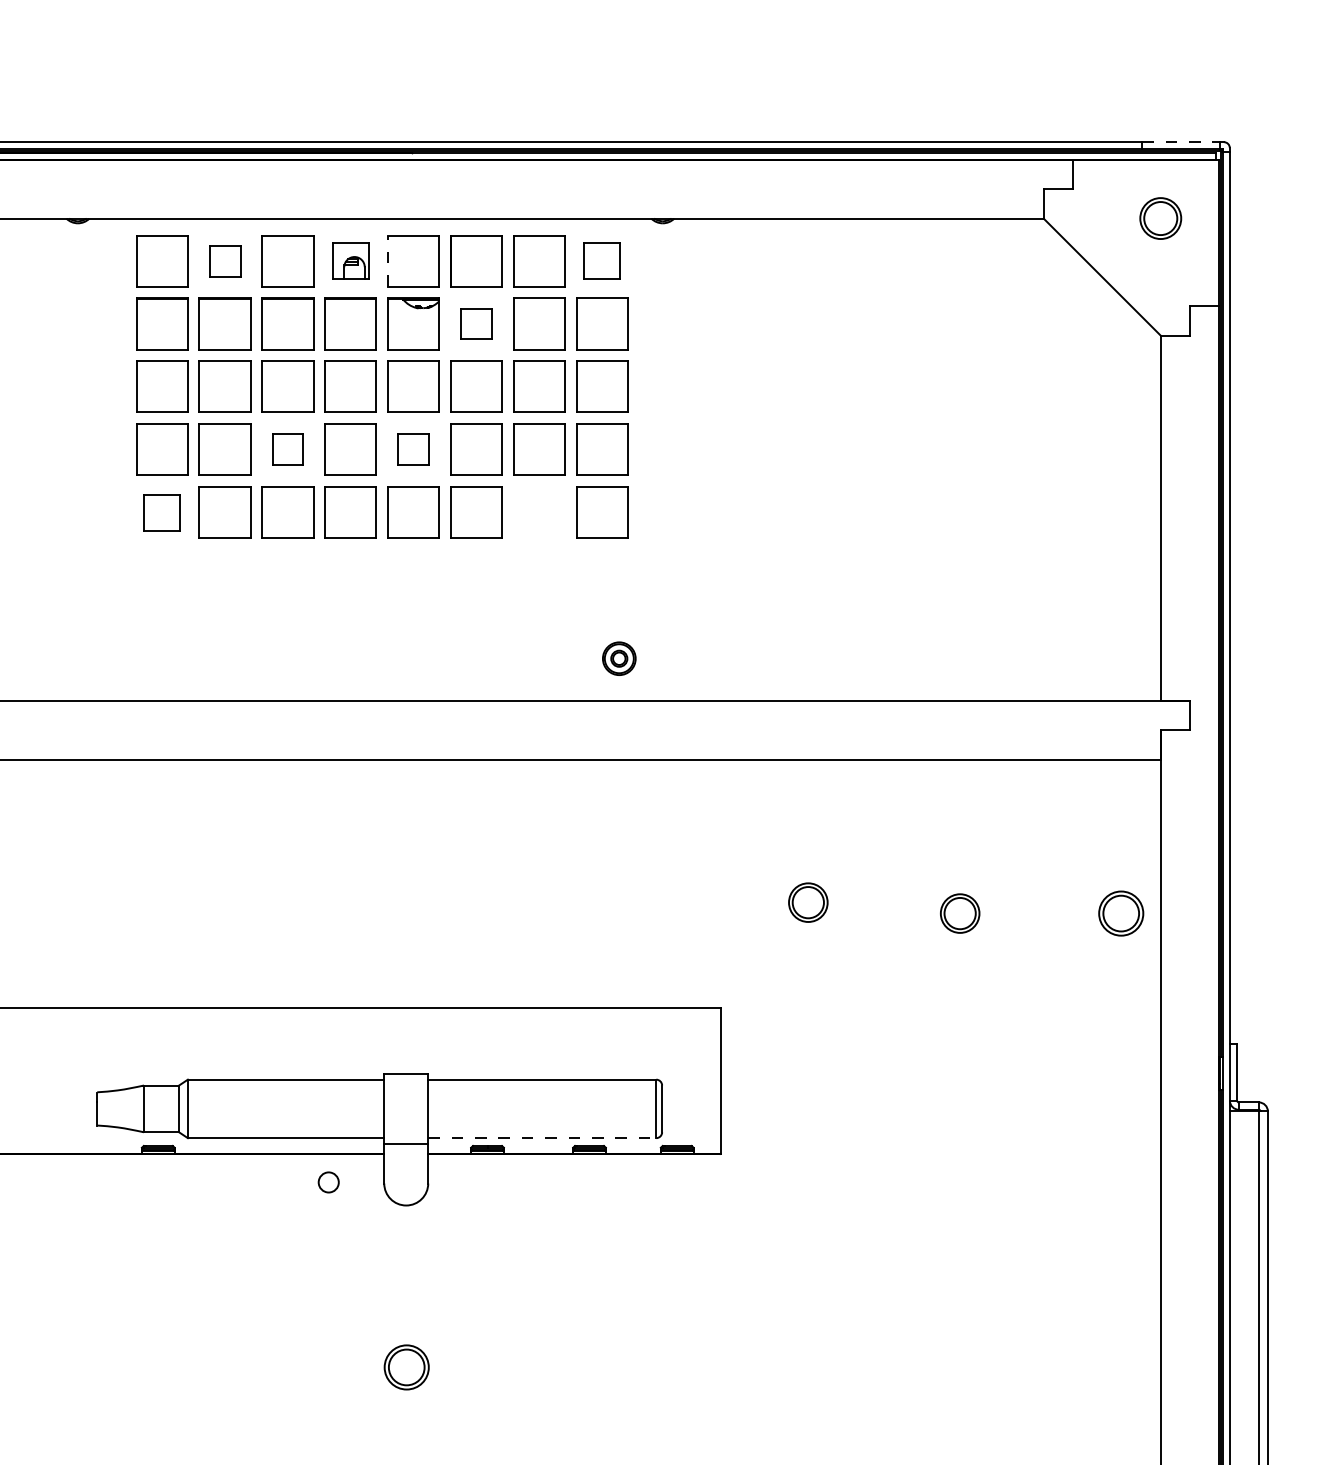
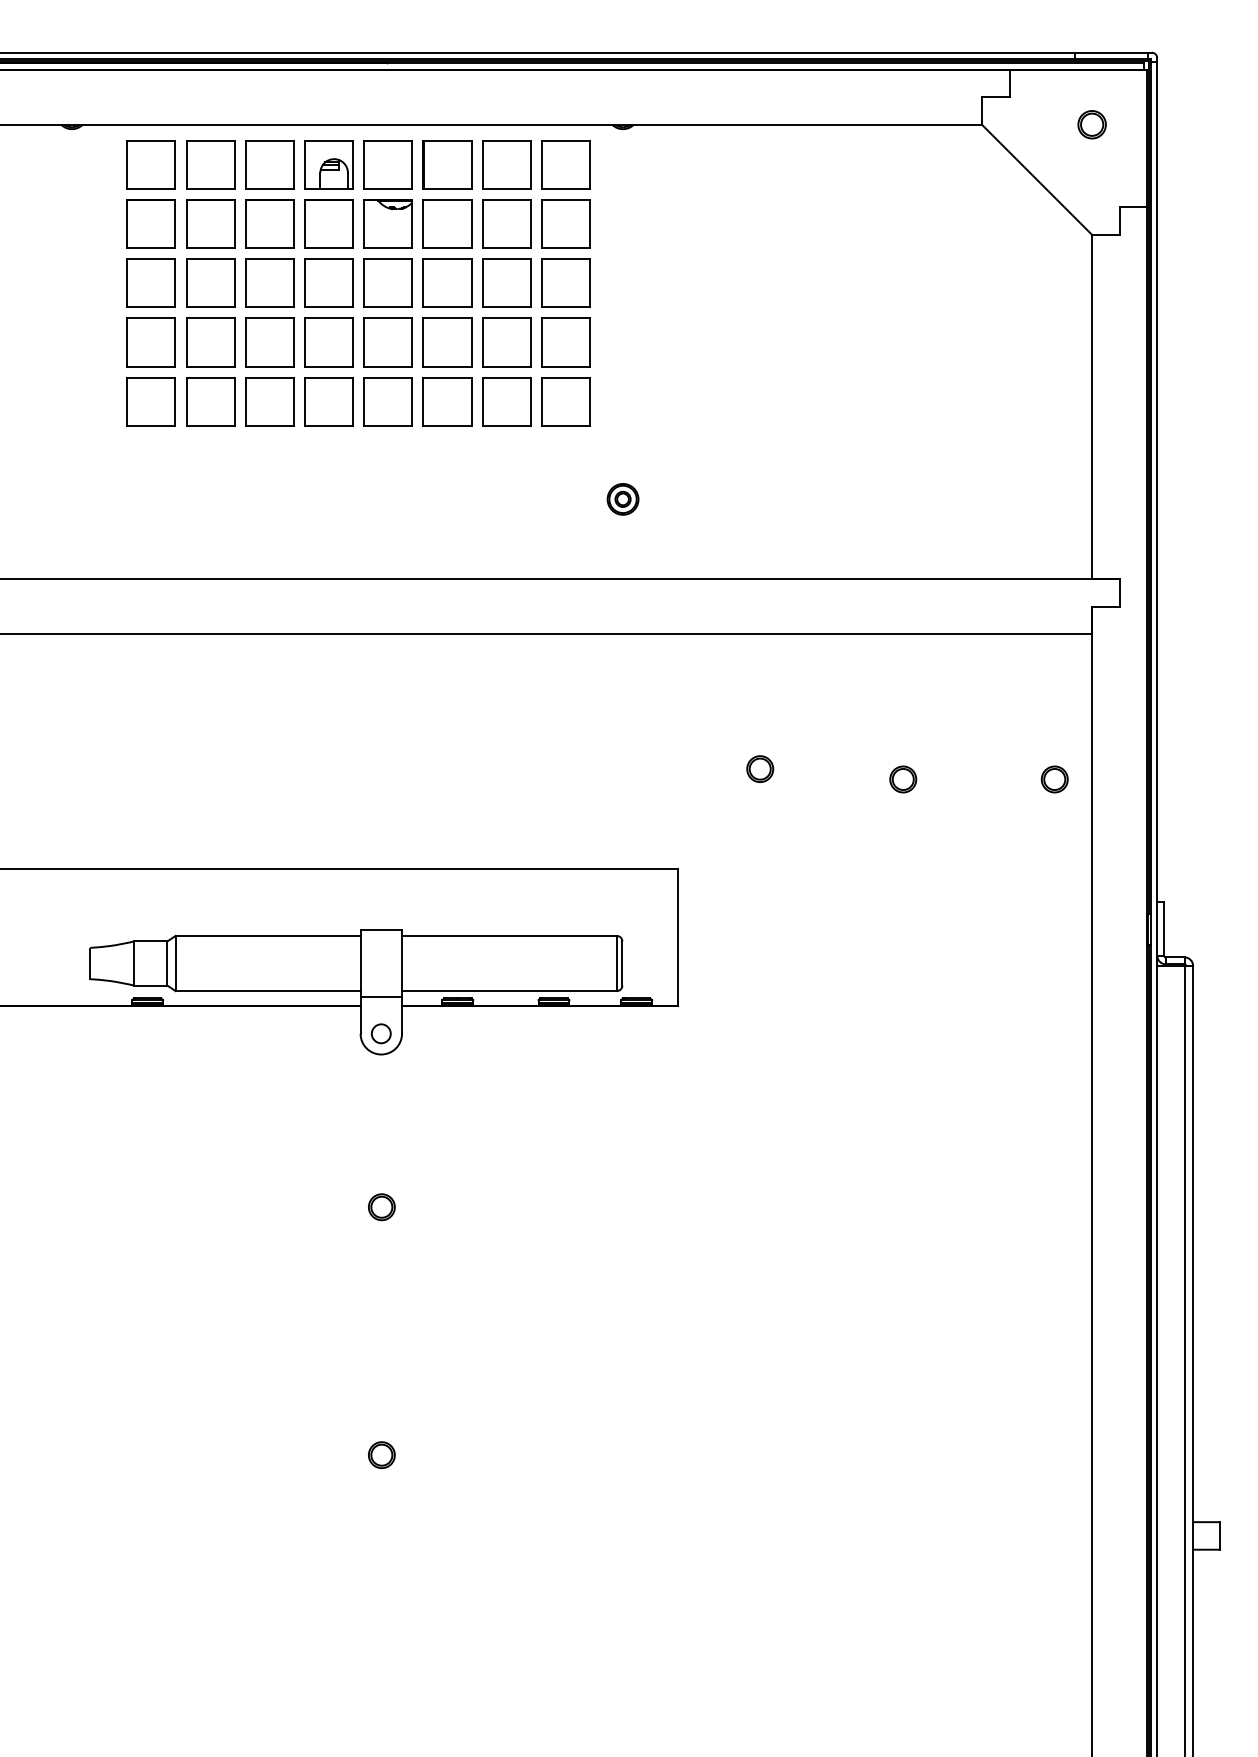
line: (1181, 141) -> (1111, 52), dashed -> solid
part: (1160, 218) -> (1091, 124), size x0.71
part: (224, 260) -> (210, 164), size x1.67
part: (350, 260) -> (328, 164), size x1.43
line: (388, 260) -> (364, 164), dashed -> solid
part: (601, 260) -> (565, 164), size x1.43
part: (476, 323) -> (447, 223), size x1.67
part: (287, 449) -> (269, 342), size x1.67
part: (412, 449) -> (387, 342), size x1.67
part: (161, 512) -> (150, 401), size x1.43
part: (539, 512) -> (506, 401), added
part: (618, 658) -> (622, 499), moved
part: (808, 901) -> (760, 768), size x0.71
part: (960, 913) -> (903, 779), size x0.71
part: (1120, 913) -> (1054, 779), size x0.62
line: (542, 1138) -> (509, 991), dashed -> solid
circle: (328, 1182) -> (381, 1033), moved
part: (406, 1367) -> (381, 1207), size x0.62

